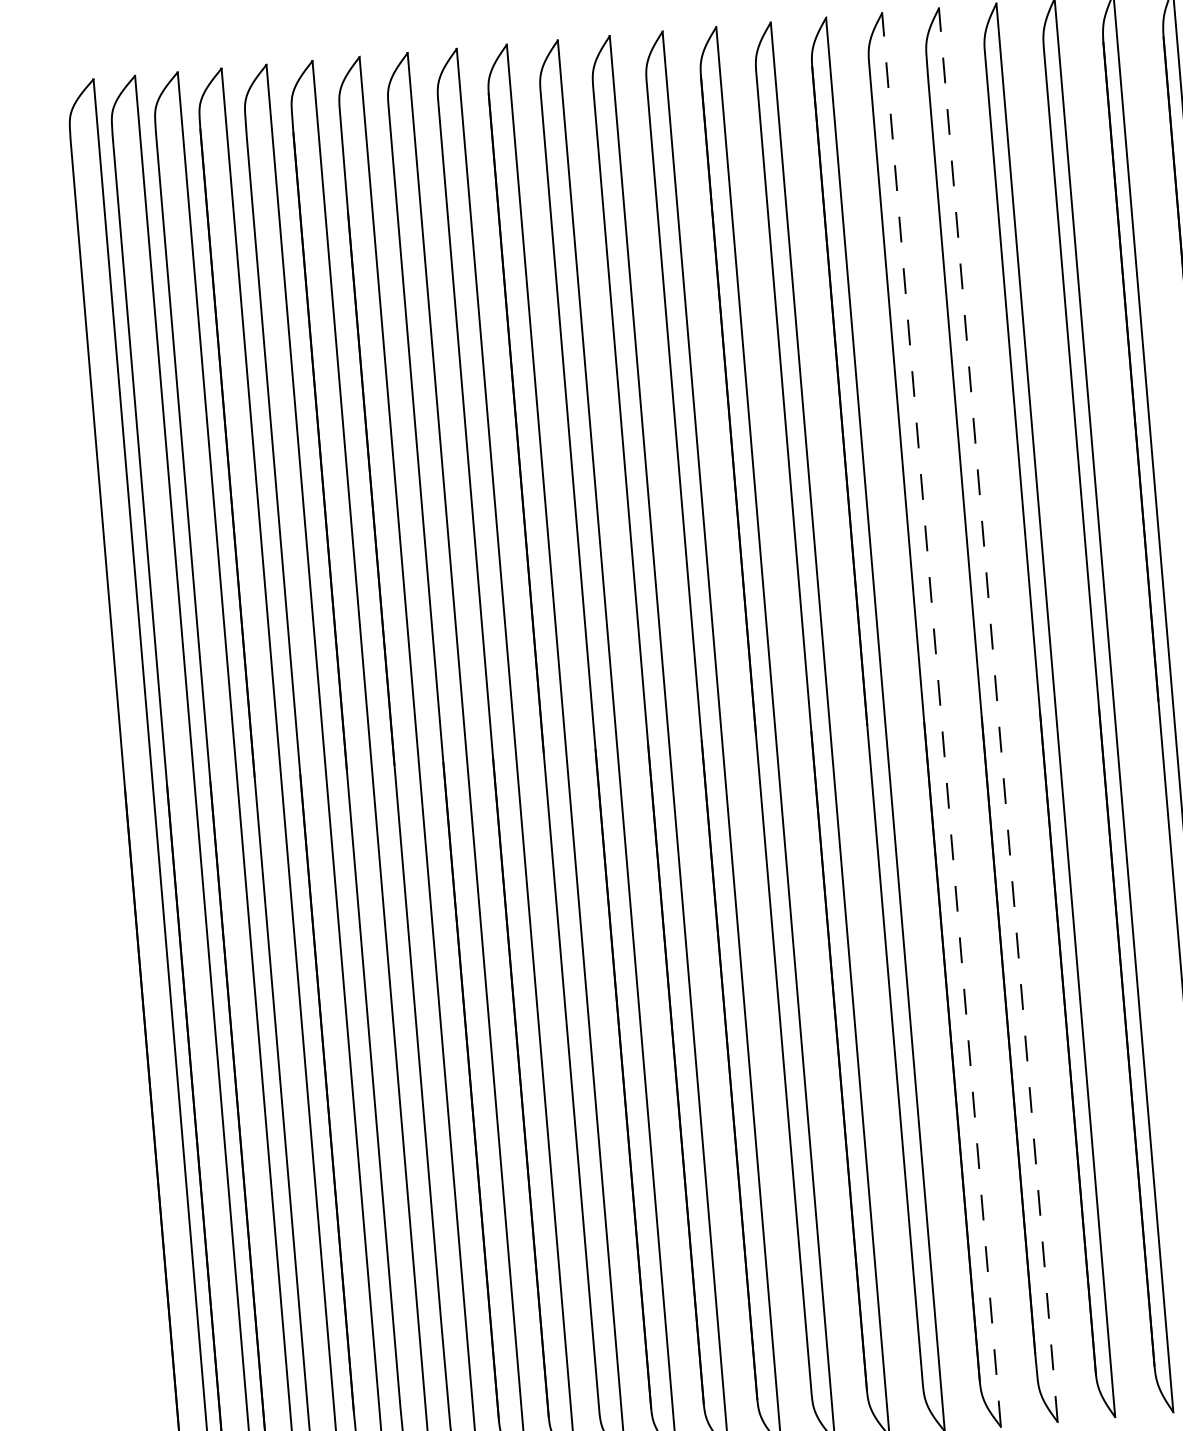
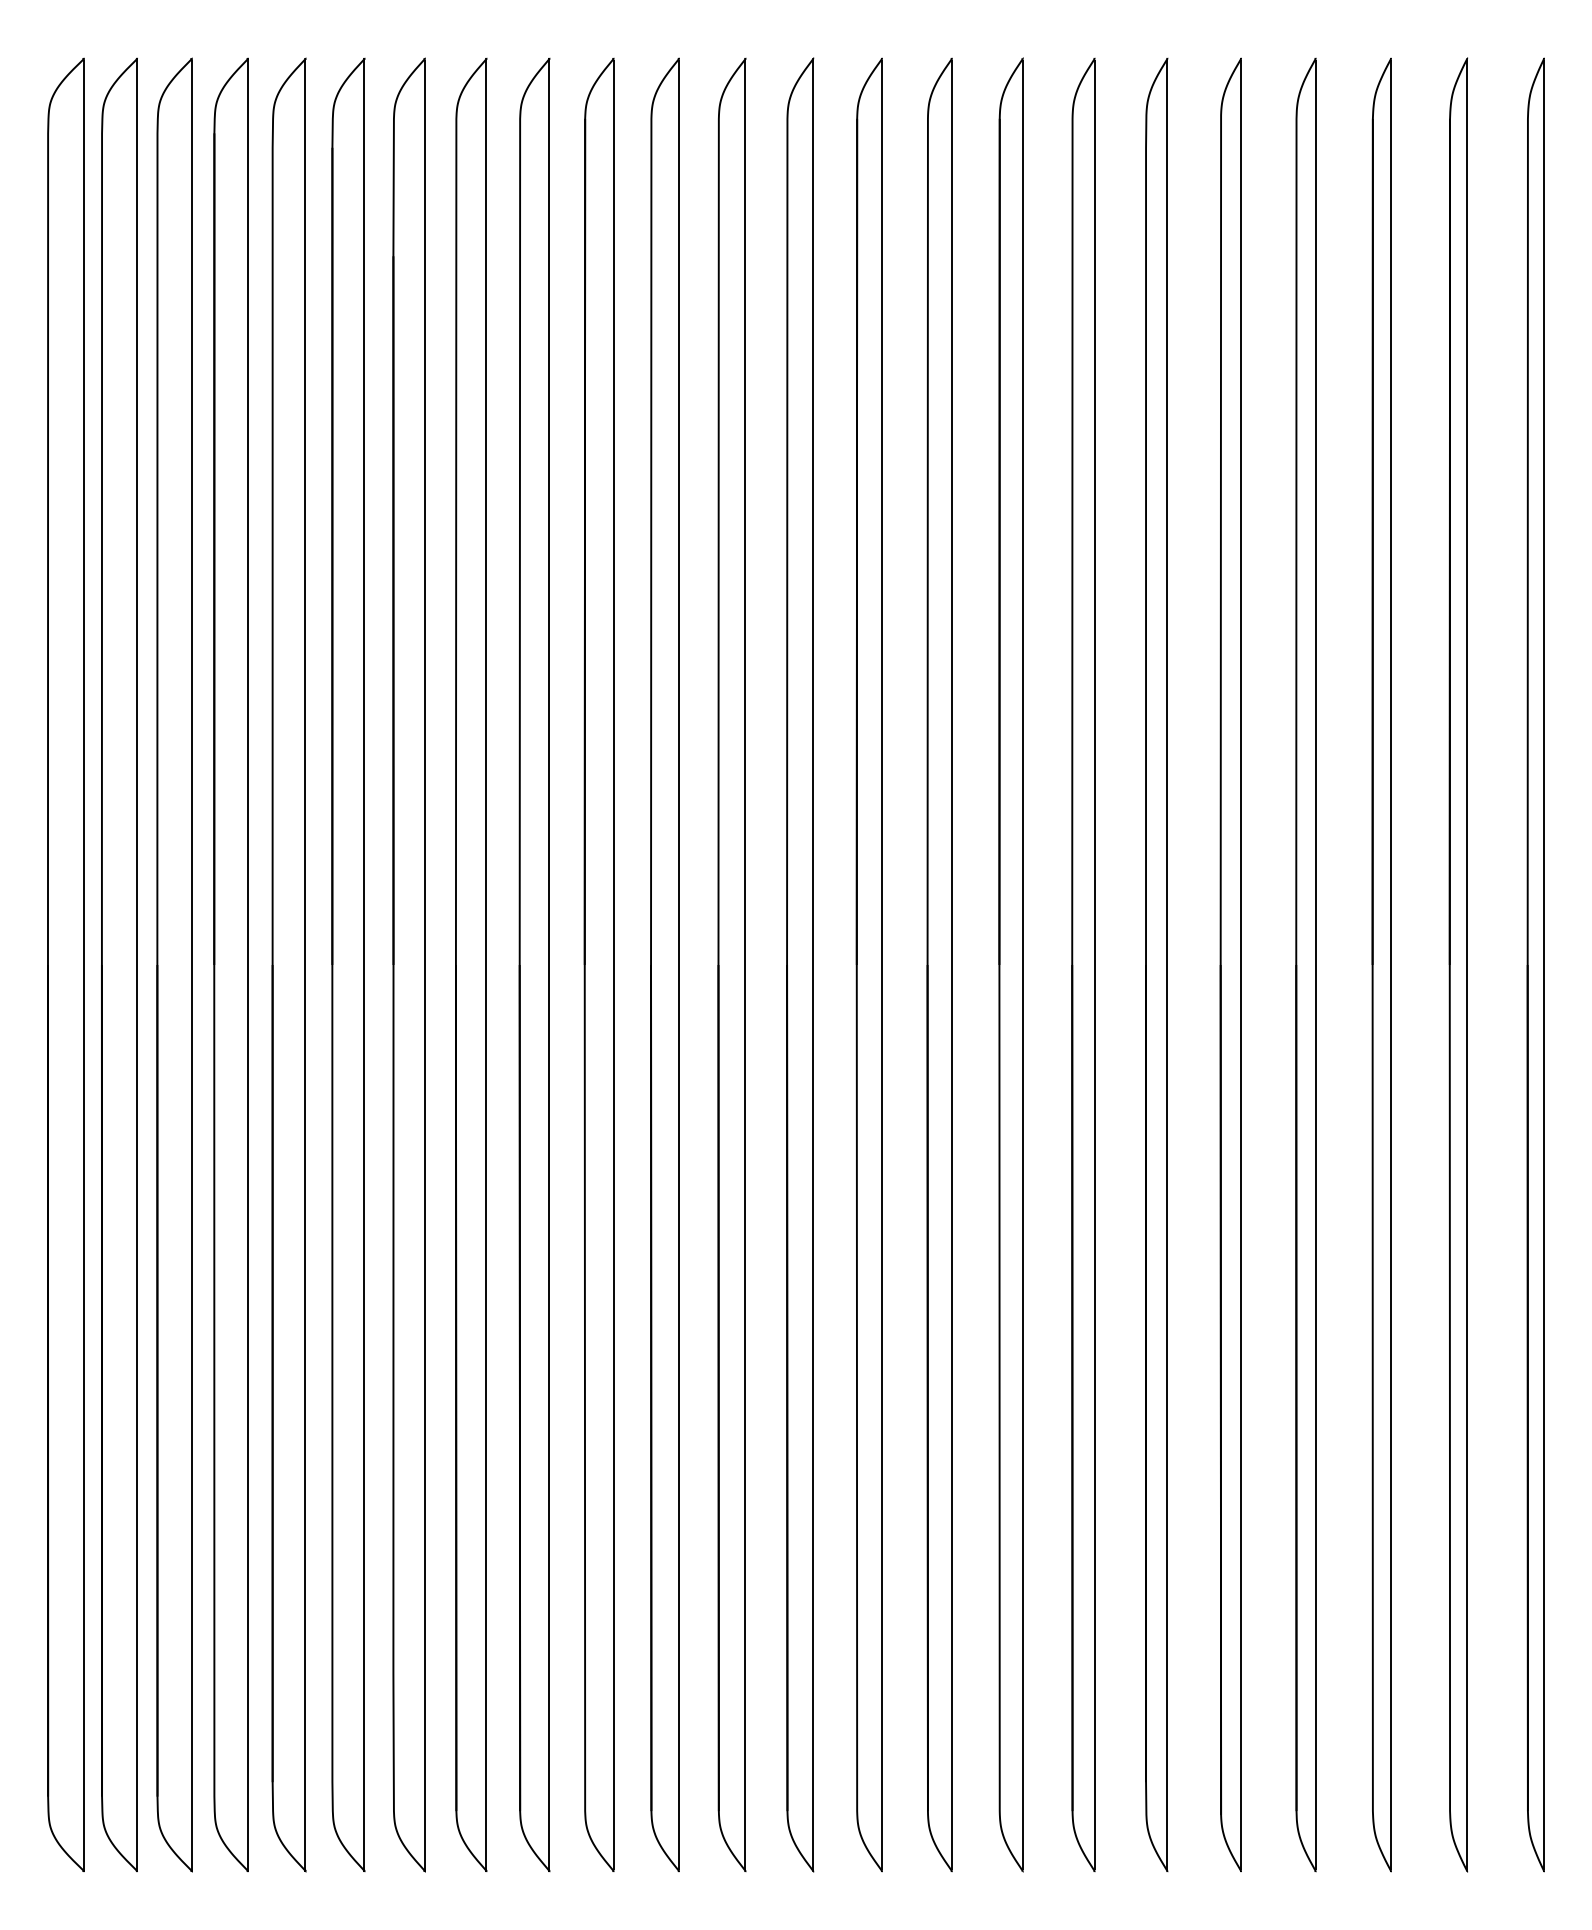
line: (998, 714) -> (1167, 964), dashed -> solid
line: (941, 719) -> (1094, 964), dashed -> solid

